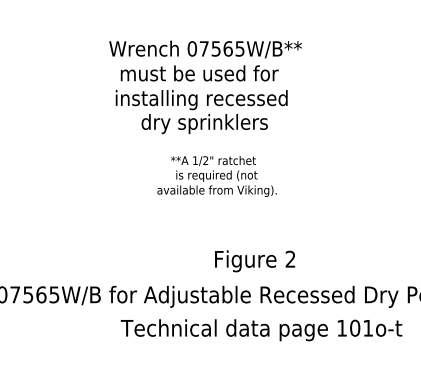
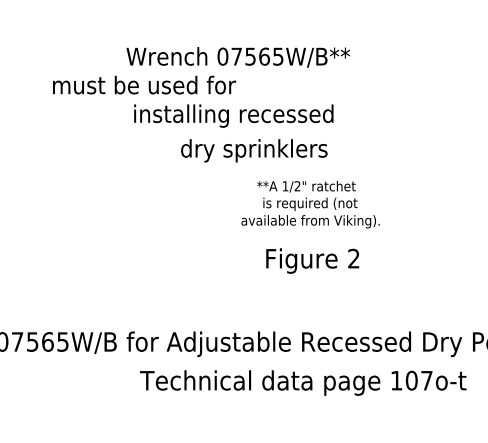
text: (199, 72) -> (144, 84), moved
text: (204, 123) -> (254, 150), moved
text: (216, 176) -> (310, 204), moved
text: (254, 260) -> (312, 260), moved
text: (367, 328) -> (426, 380), 101o-t -> 107o-t

